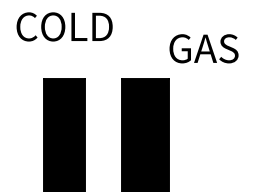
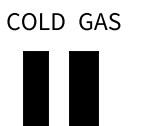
text: (203, 48) -> (99, 21), moved

